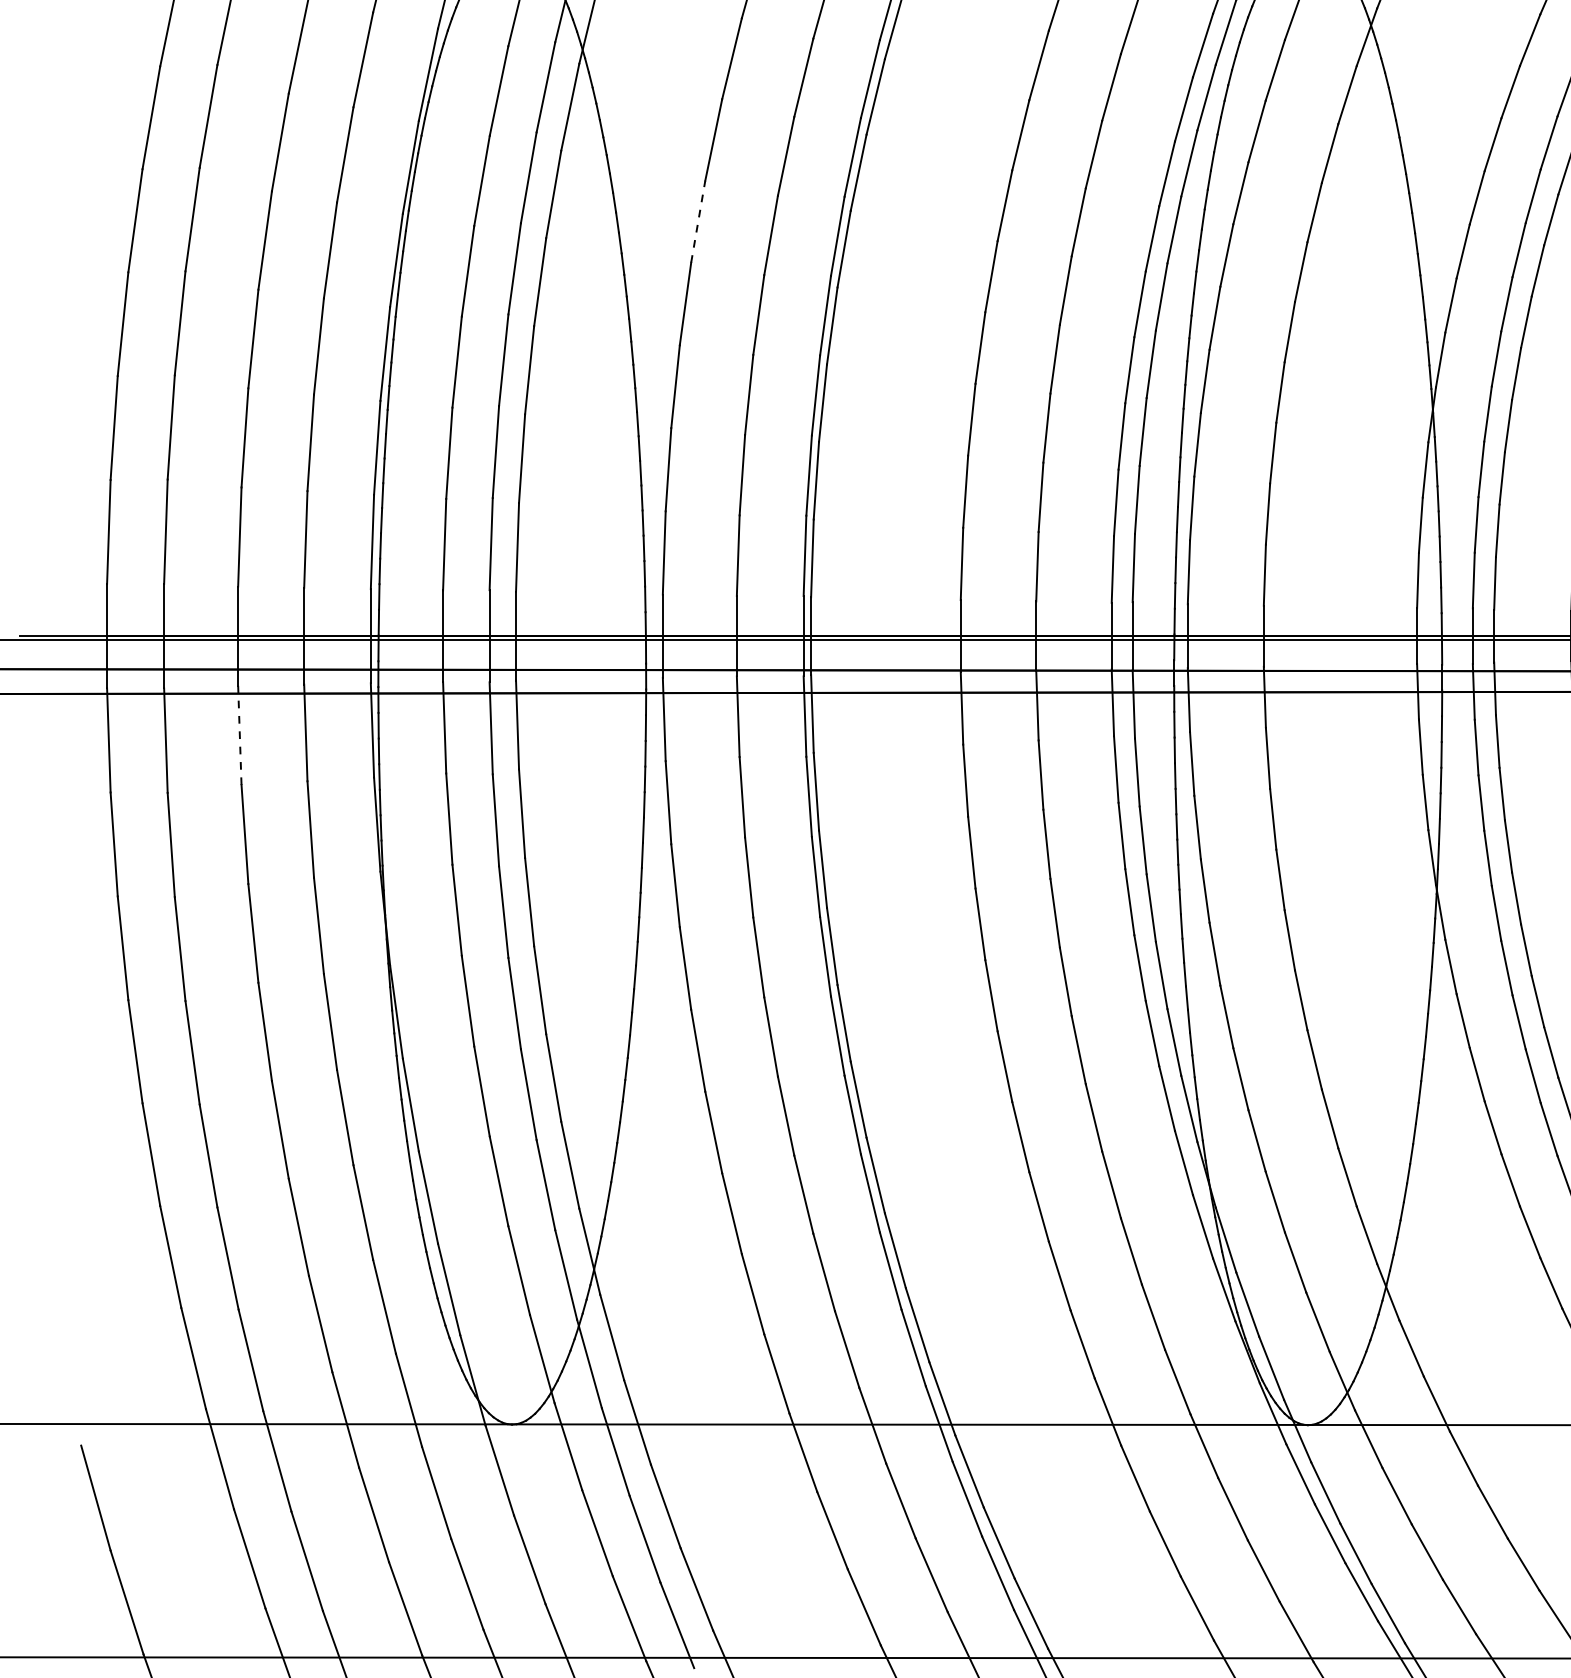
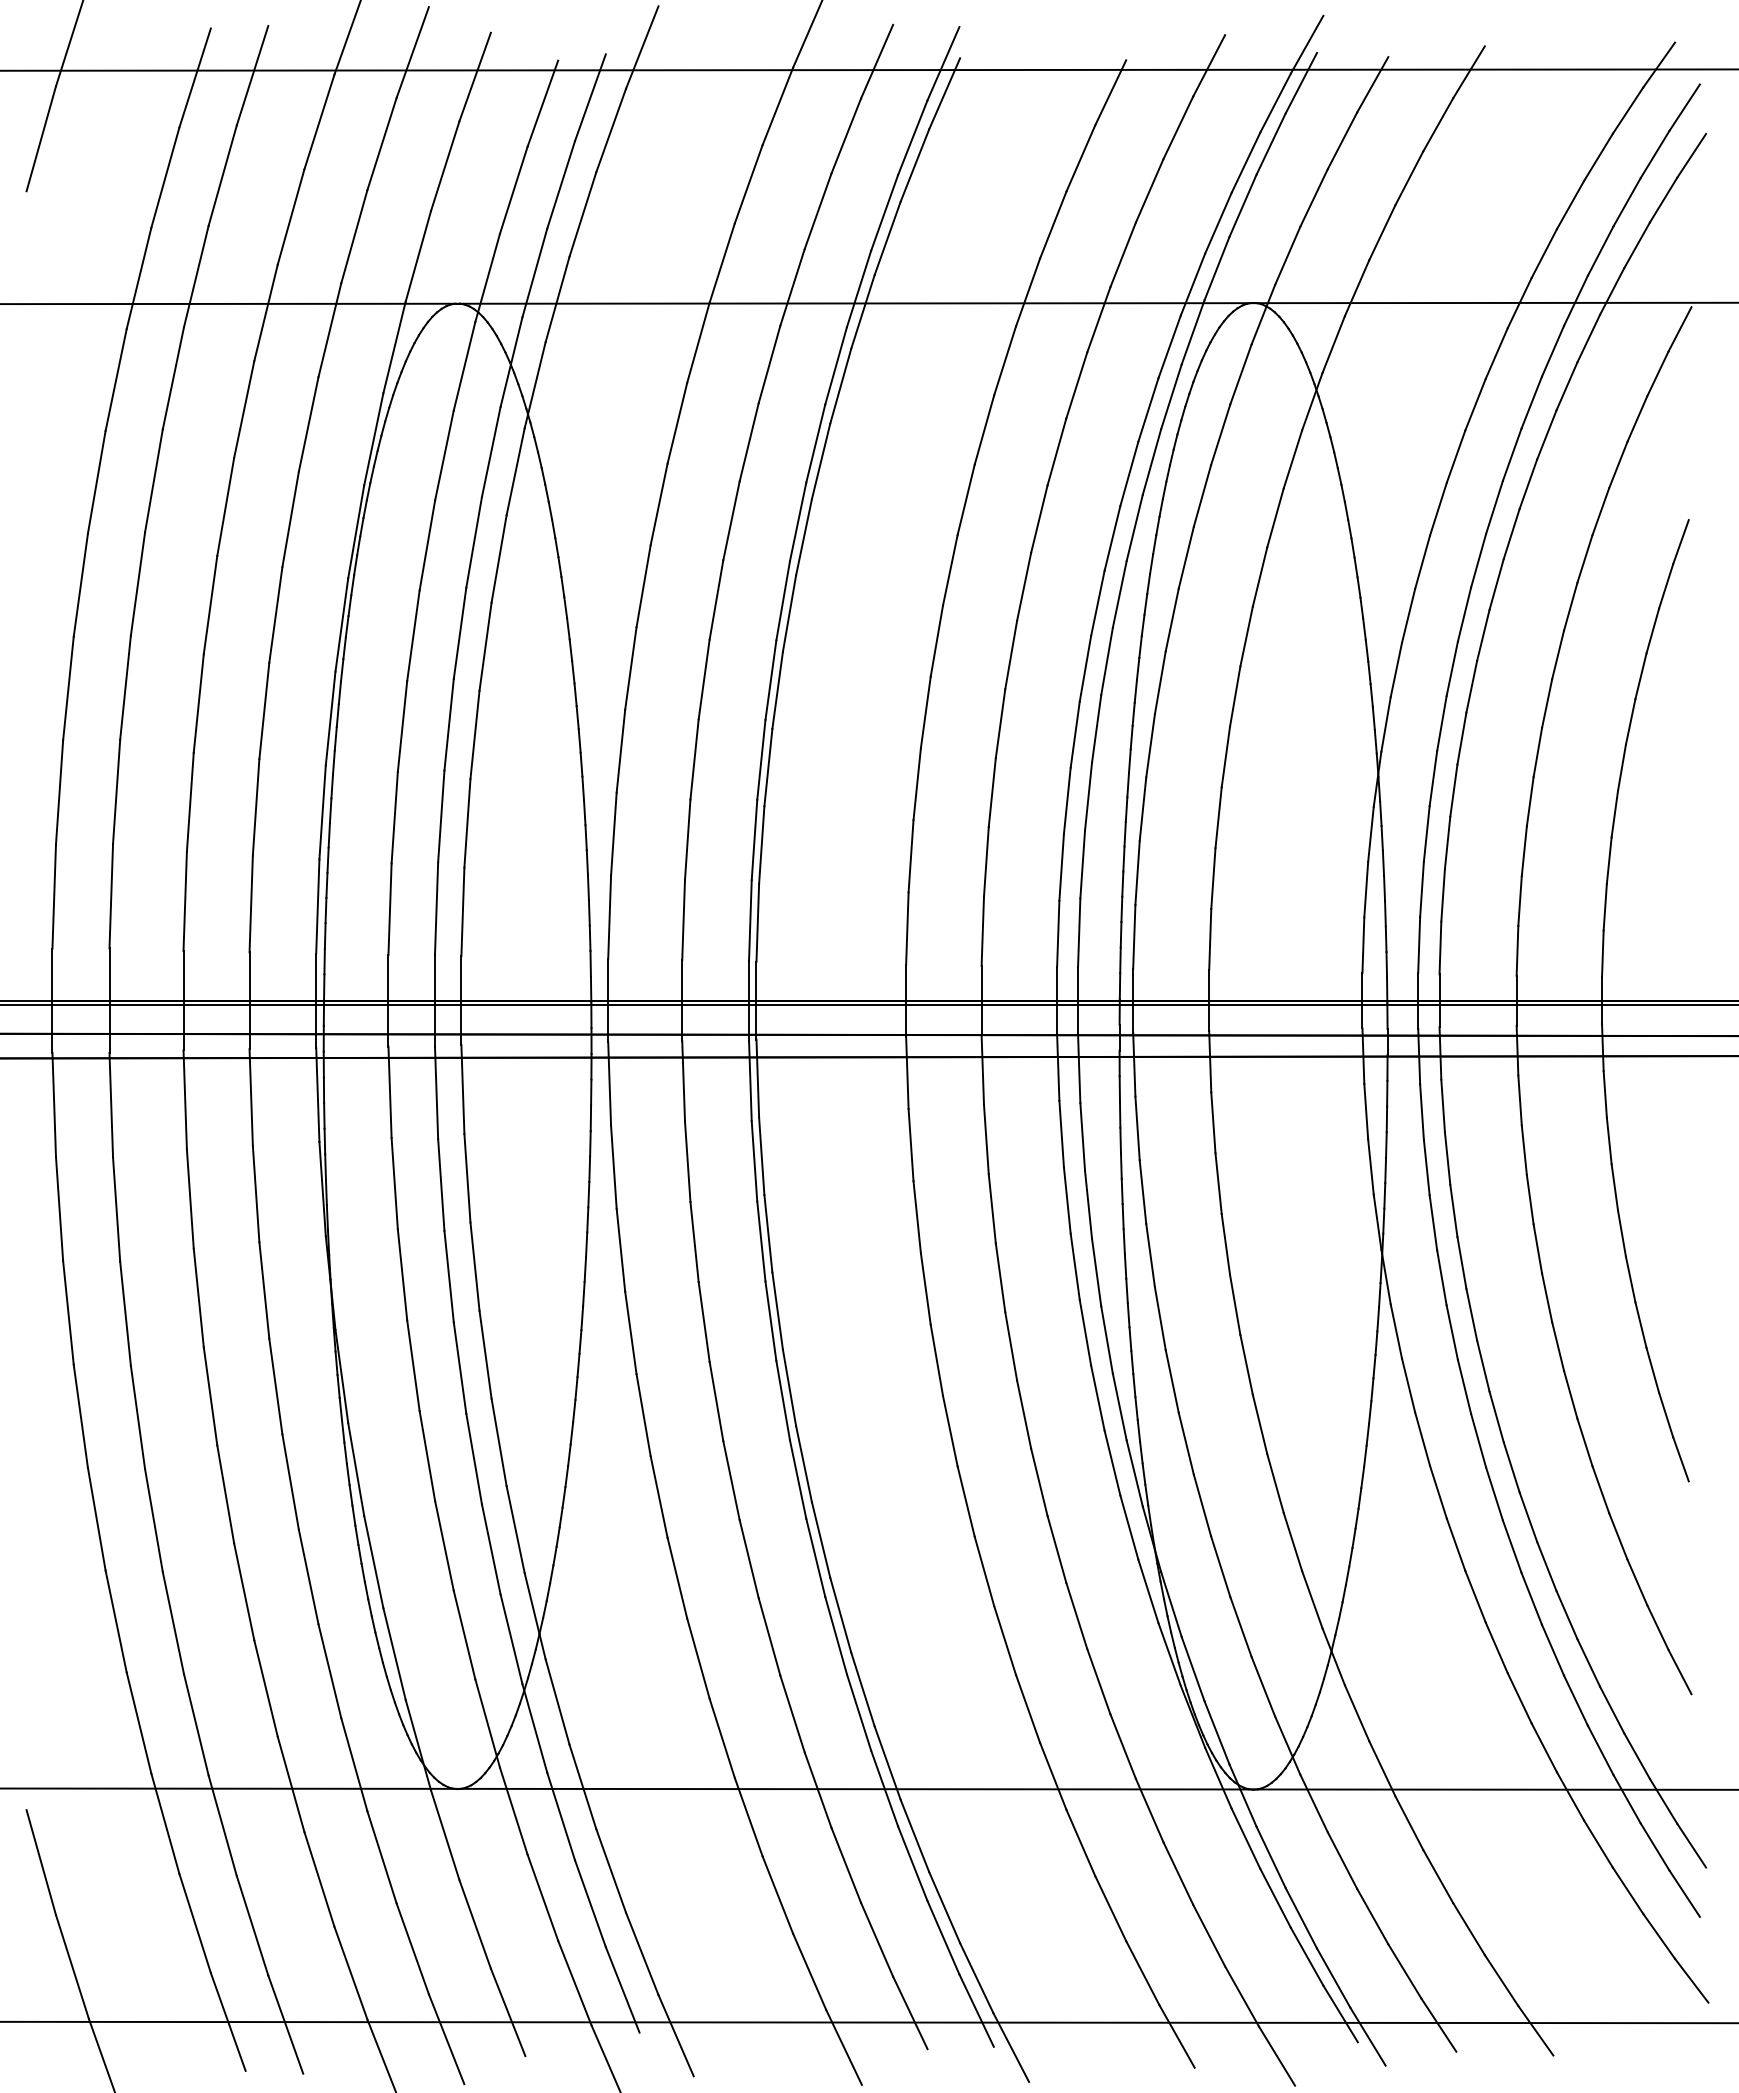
line: (698, 222) -> (643, 586), dashed -> solid
line: (240, 735) -> (185, 1099), dashed -> solid

